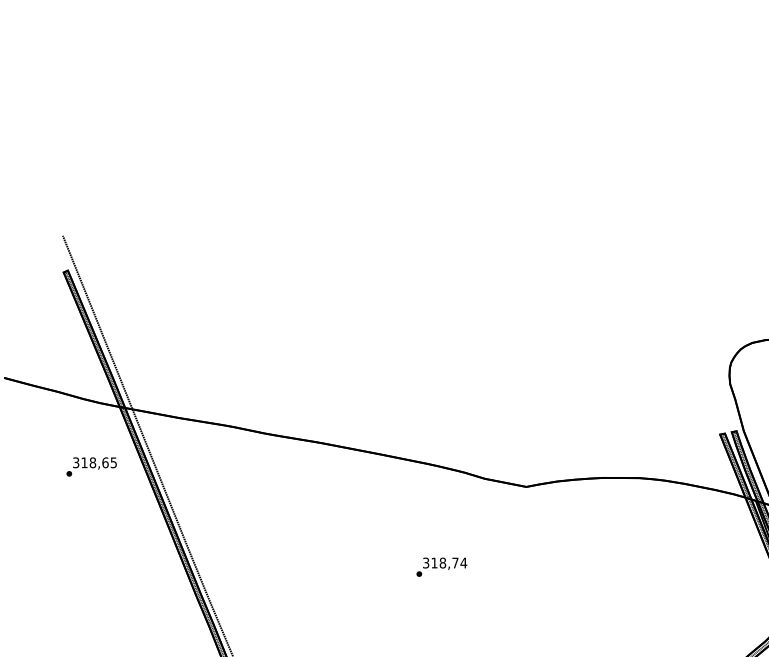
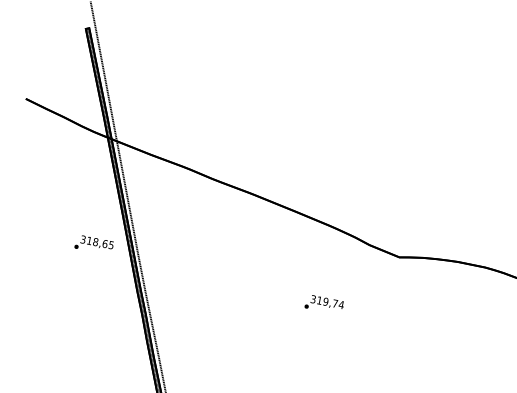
text: (91, 466) -> (94, 244), moved
text: (442, 562) -> (325, 301), 318,74 -> 319,74

